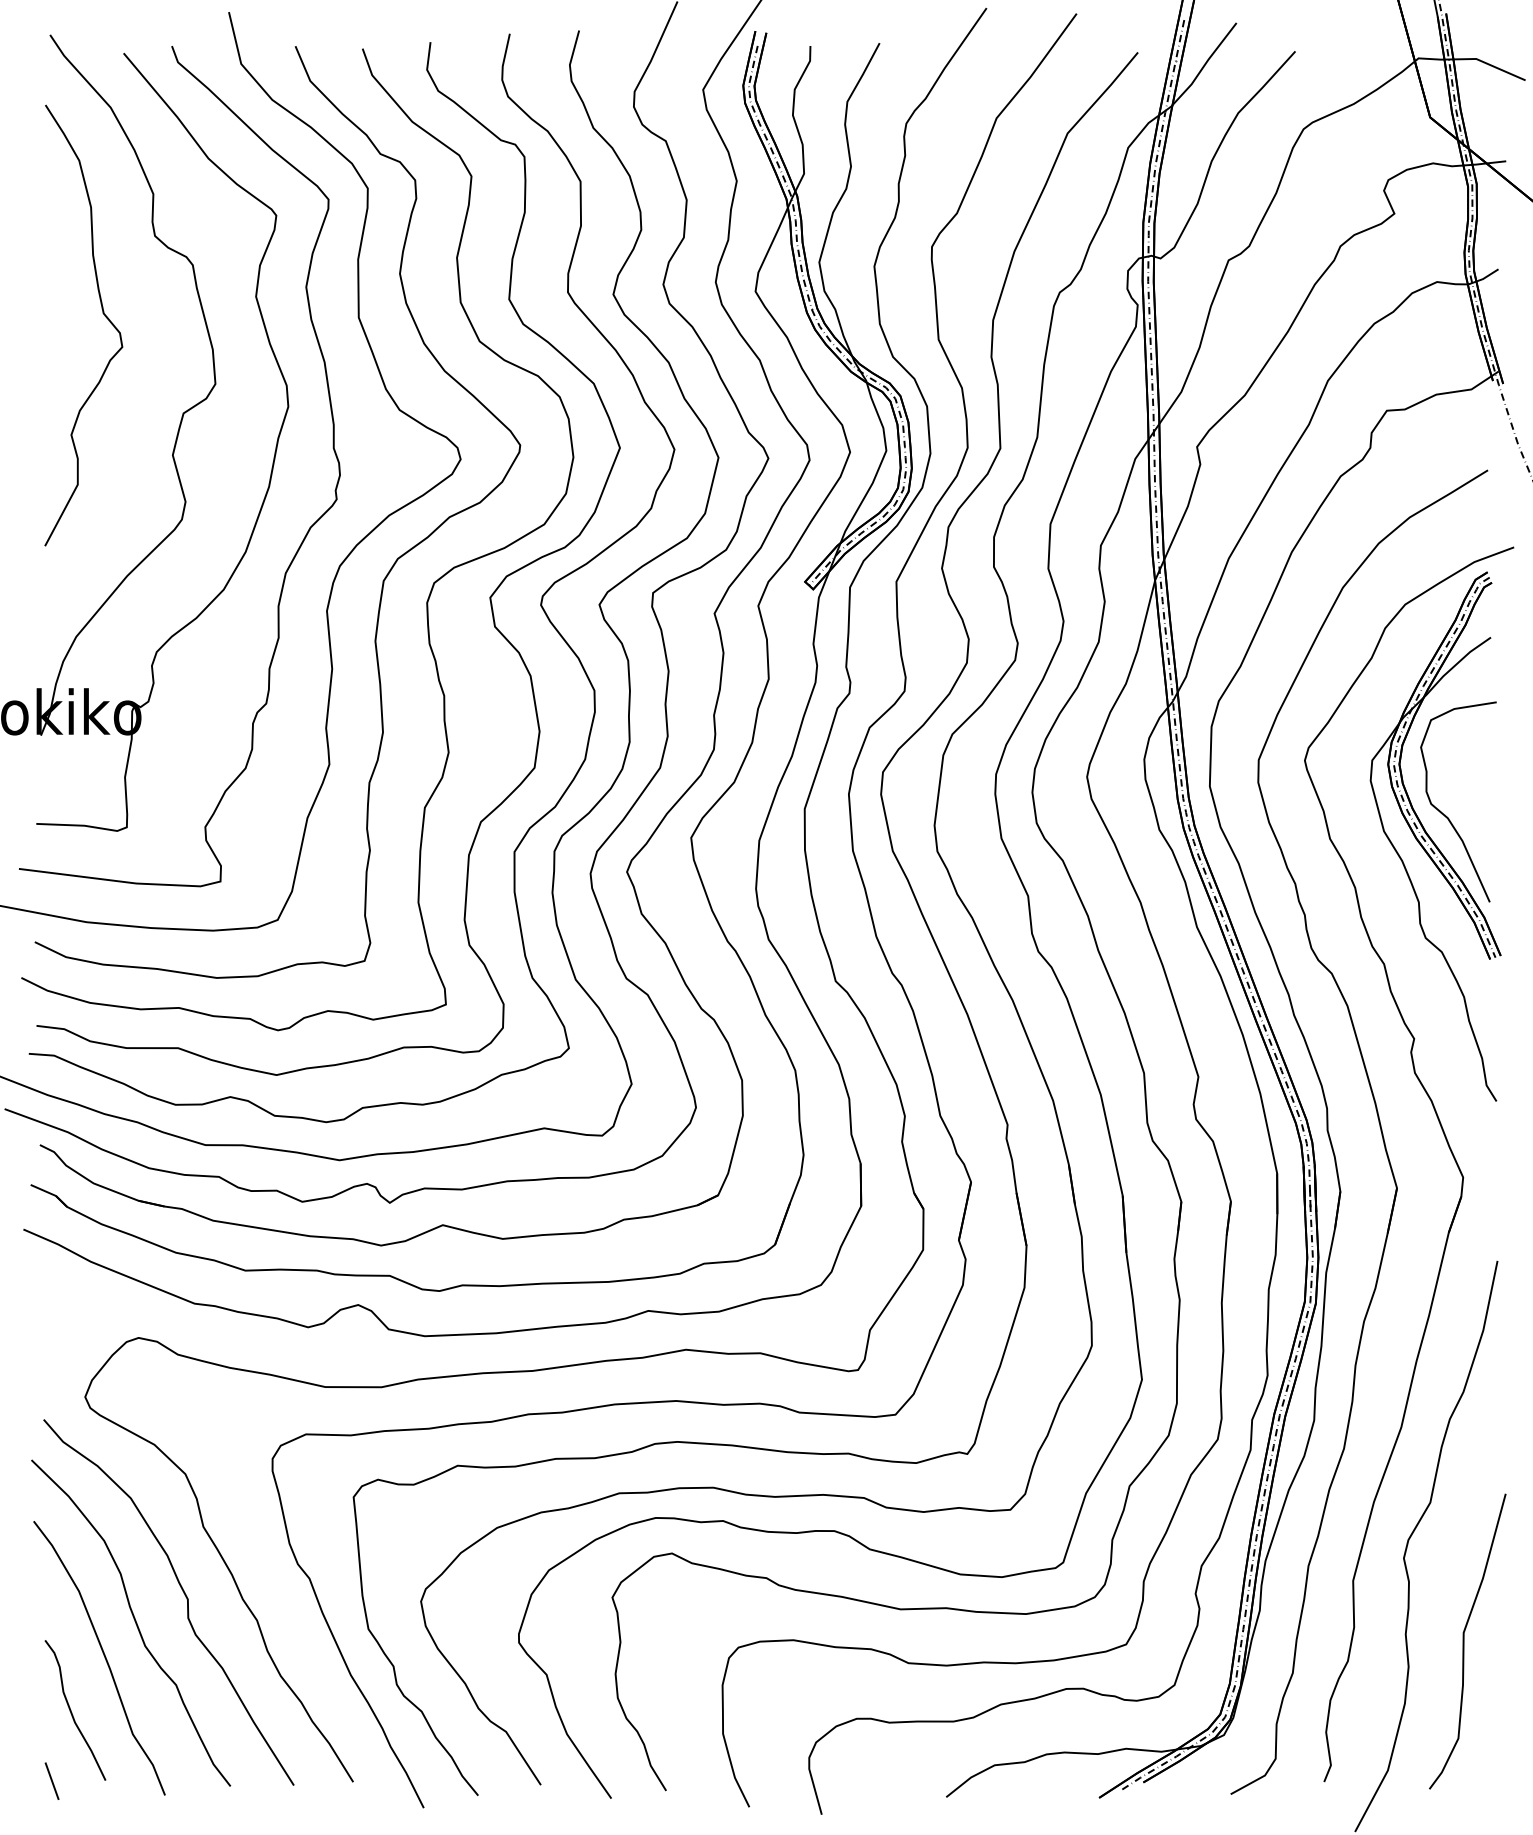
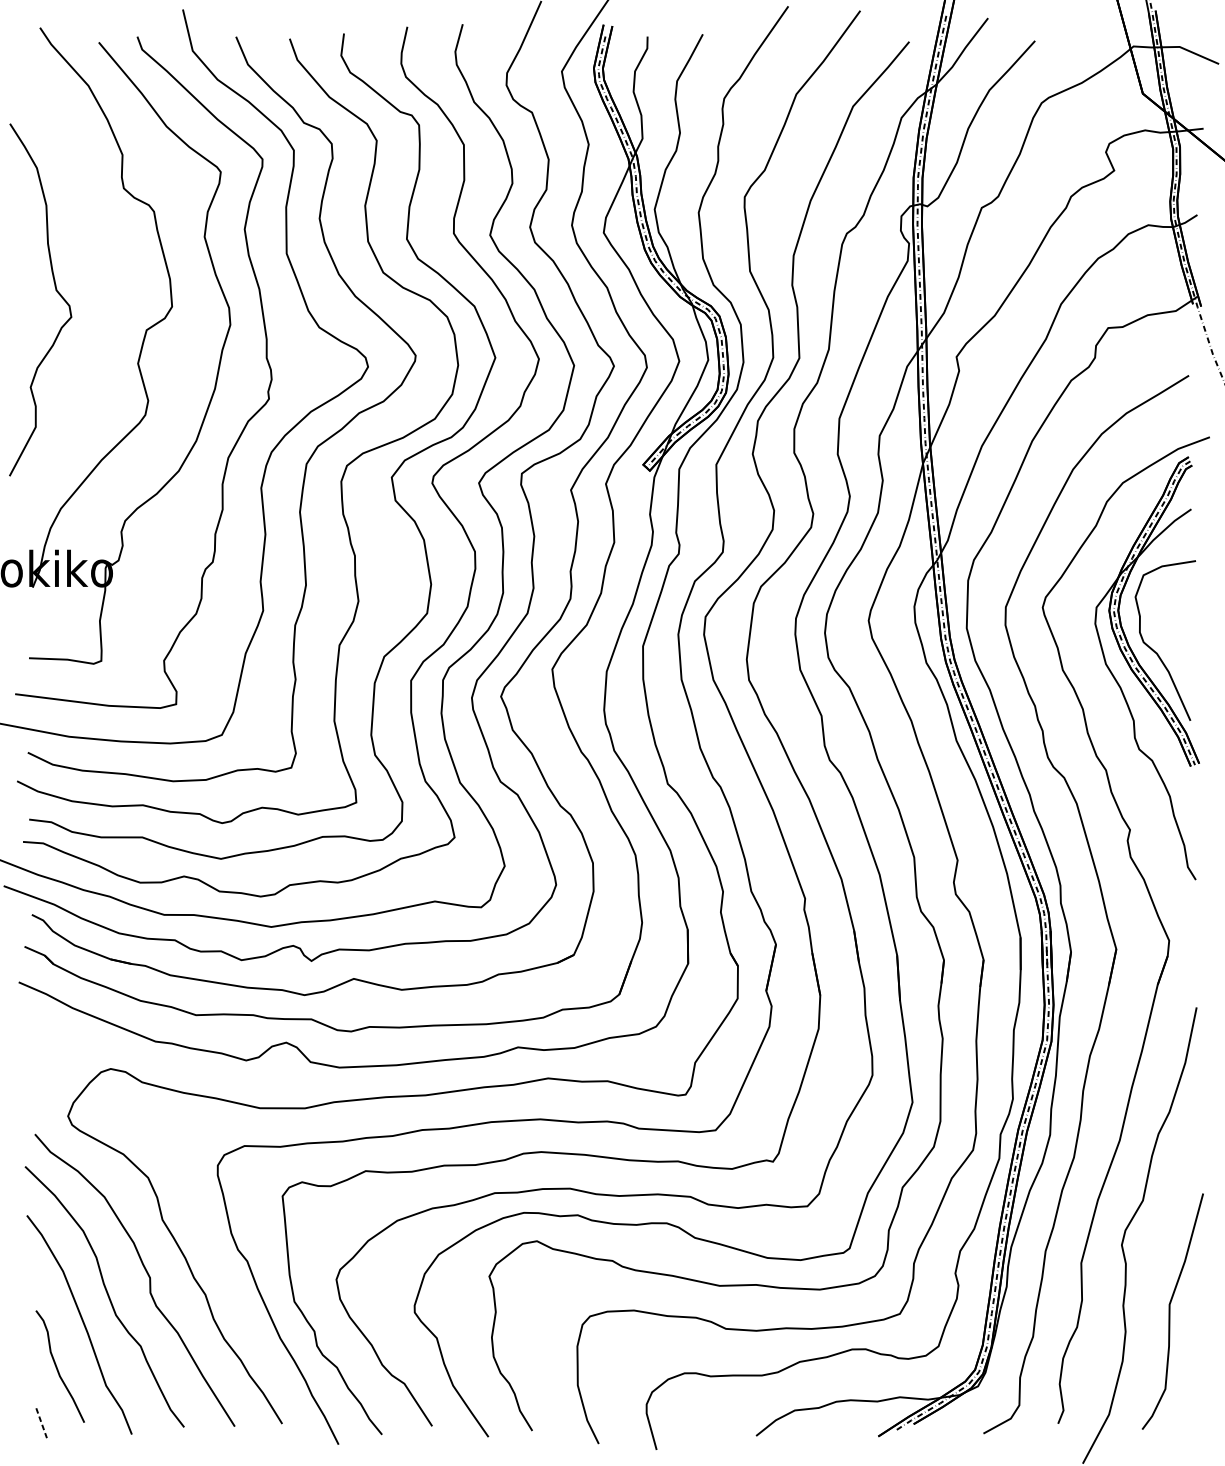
curve: (102, 313) -> (55, 290), moved
line: (52, 1781) -> (41, 1423), solid -> dashed

